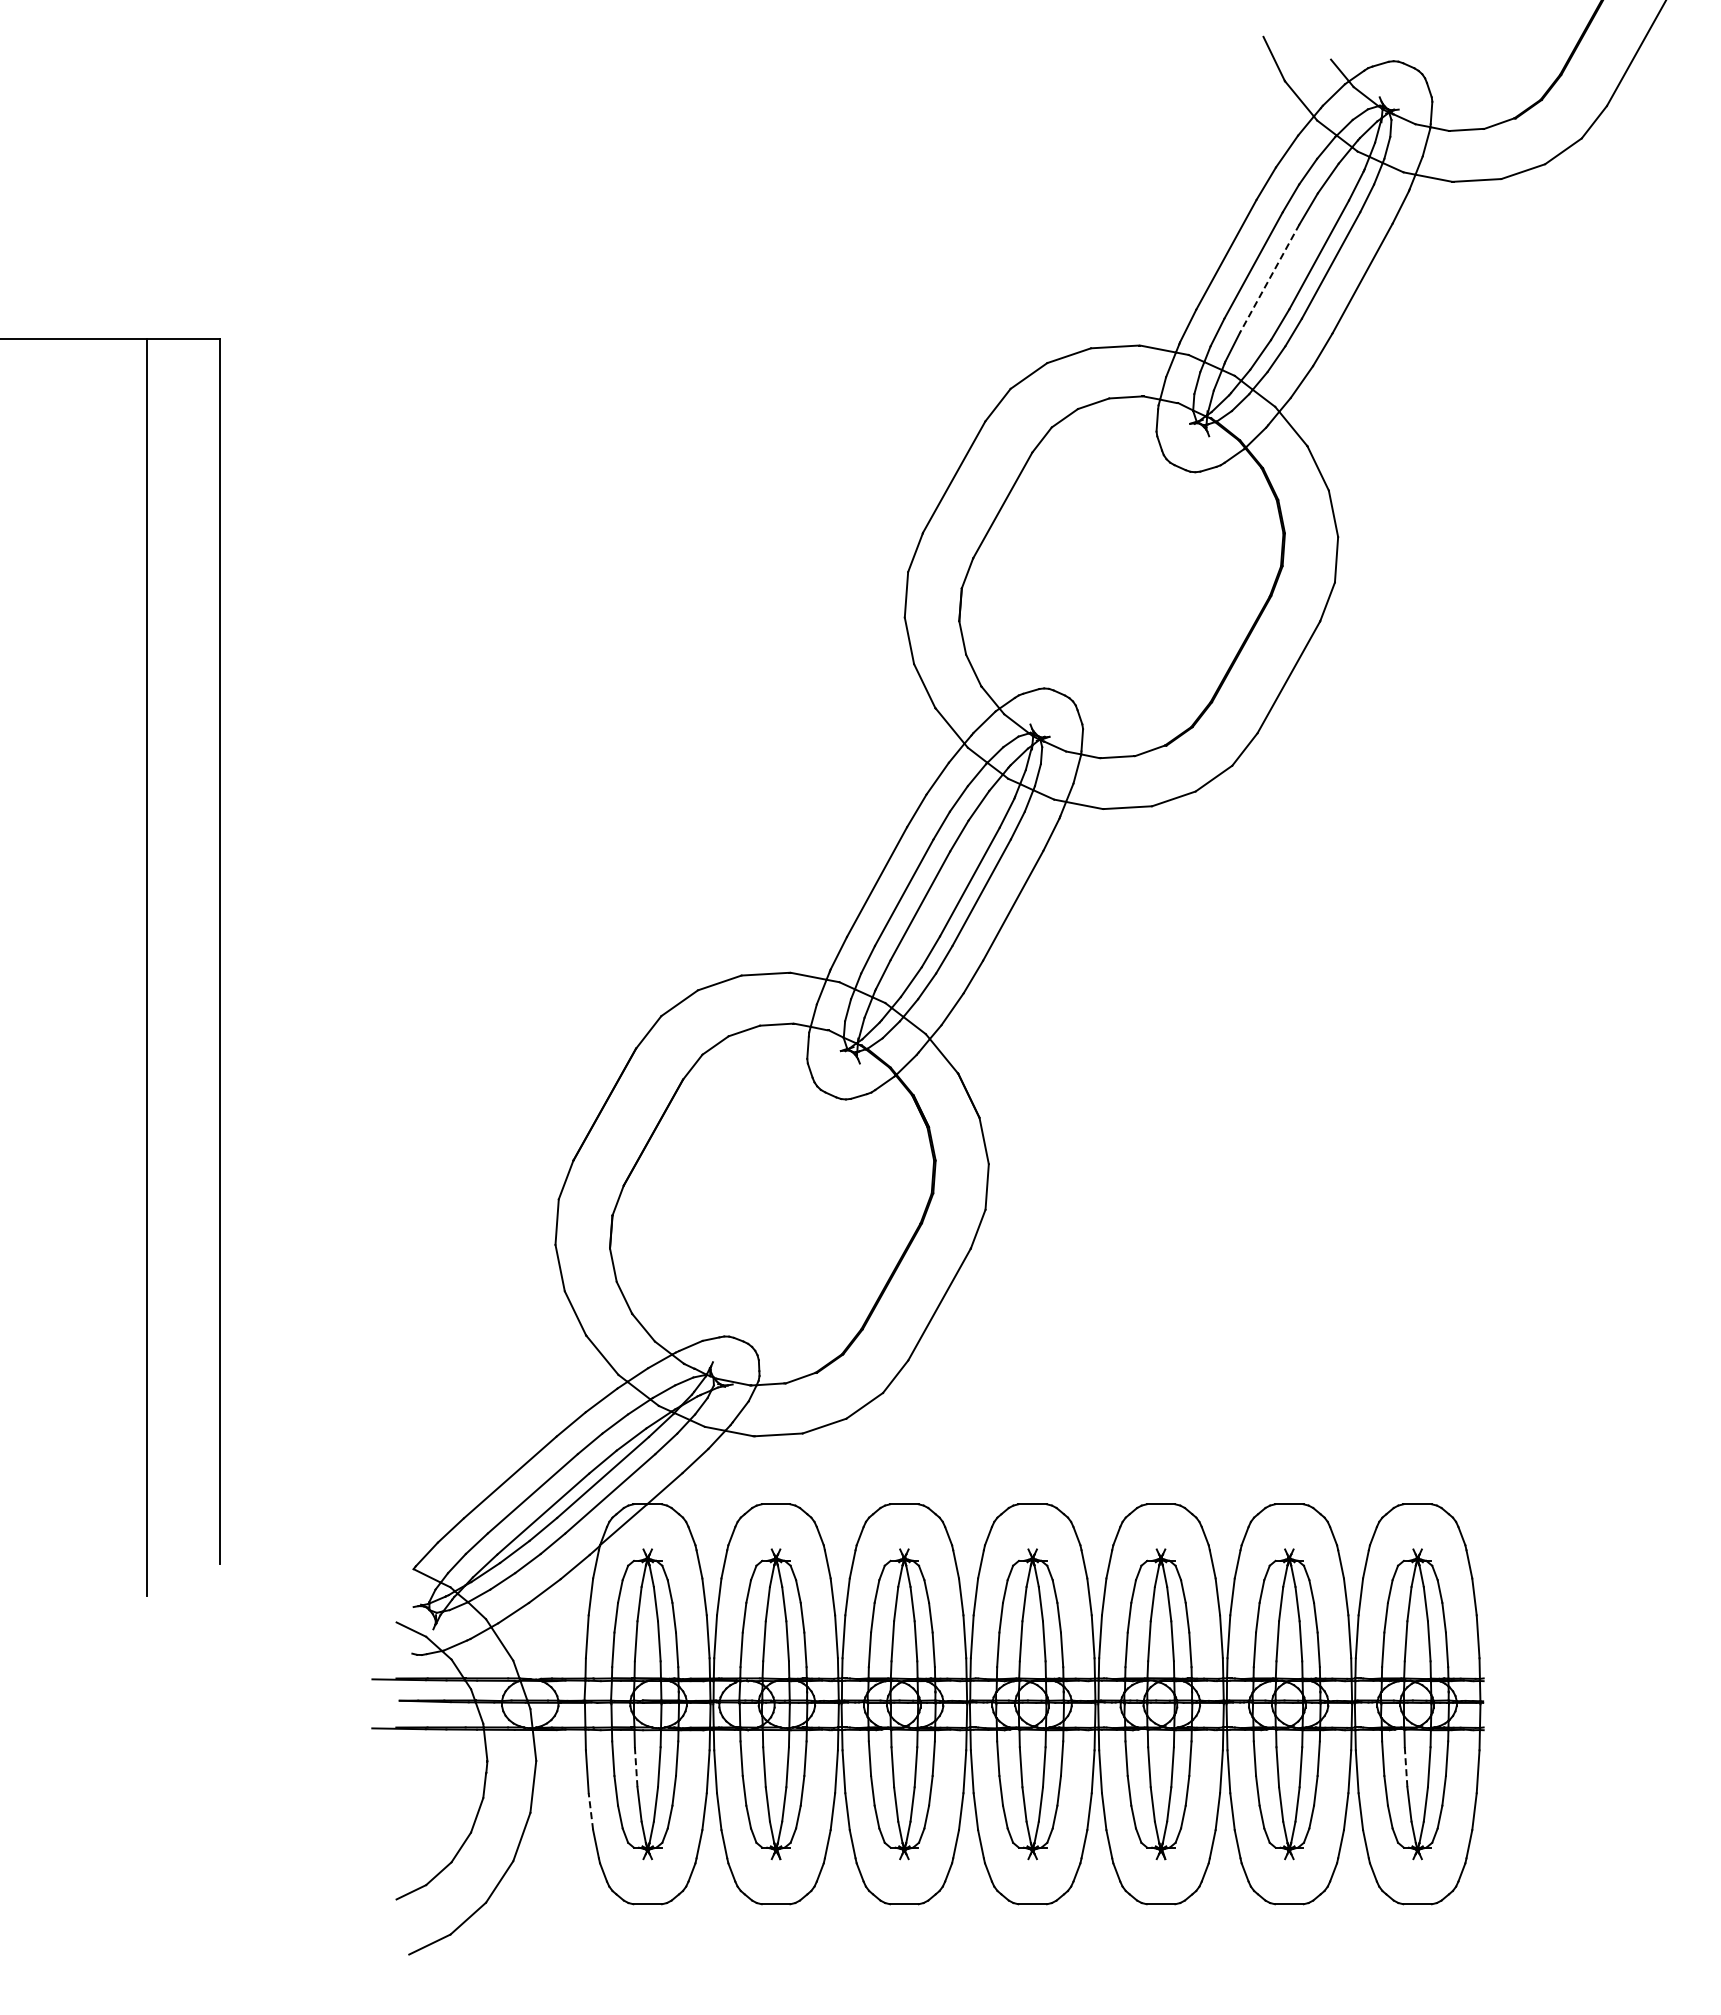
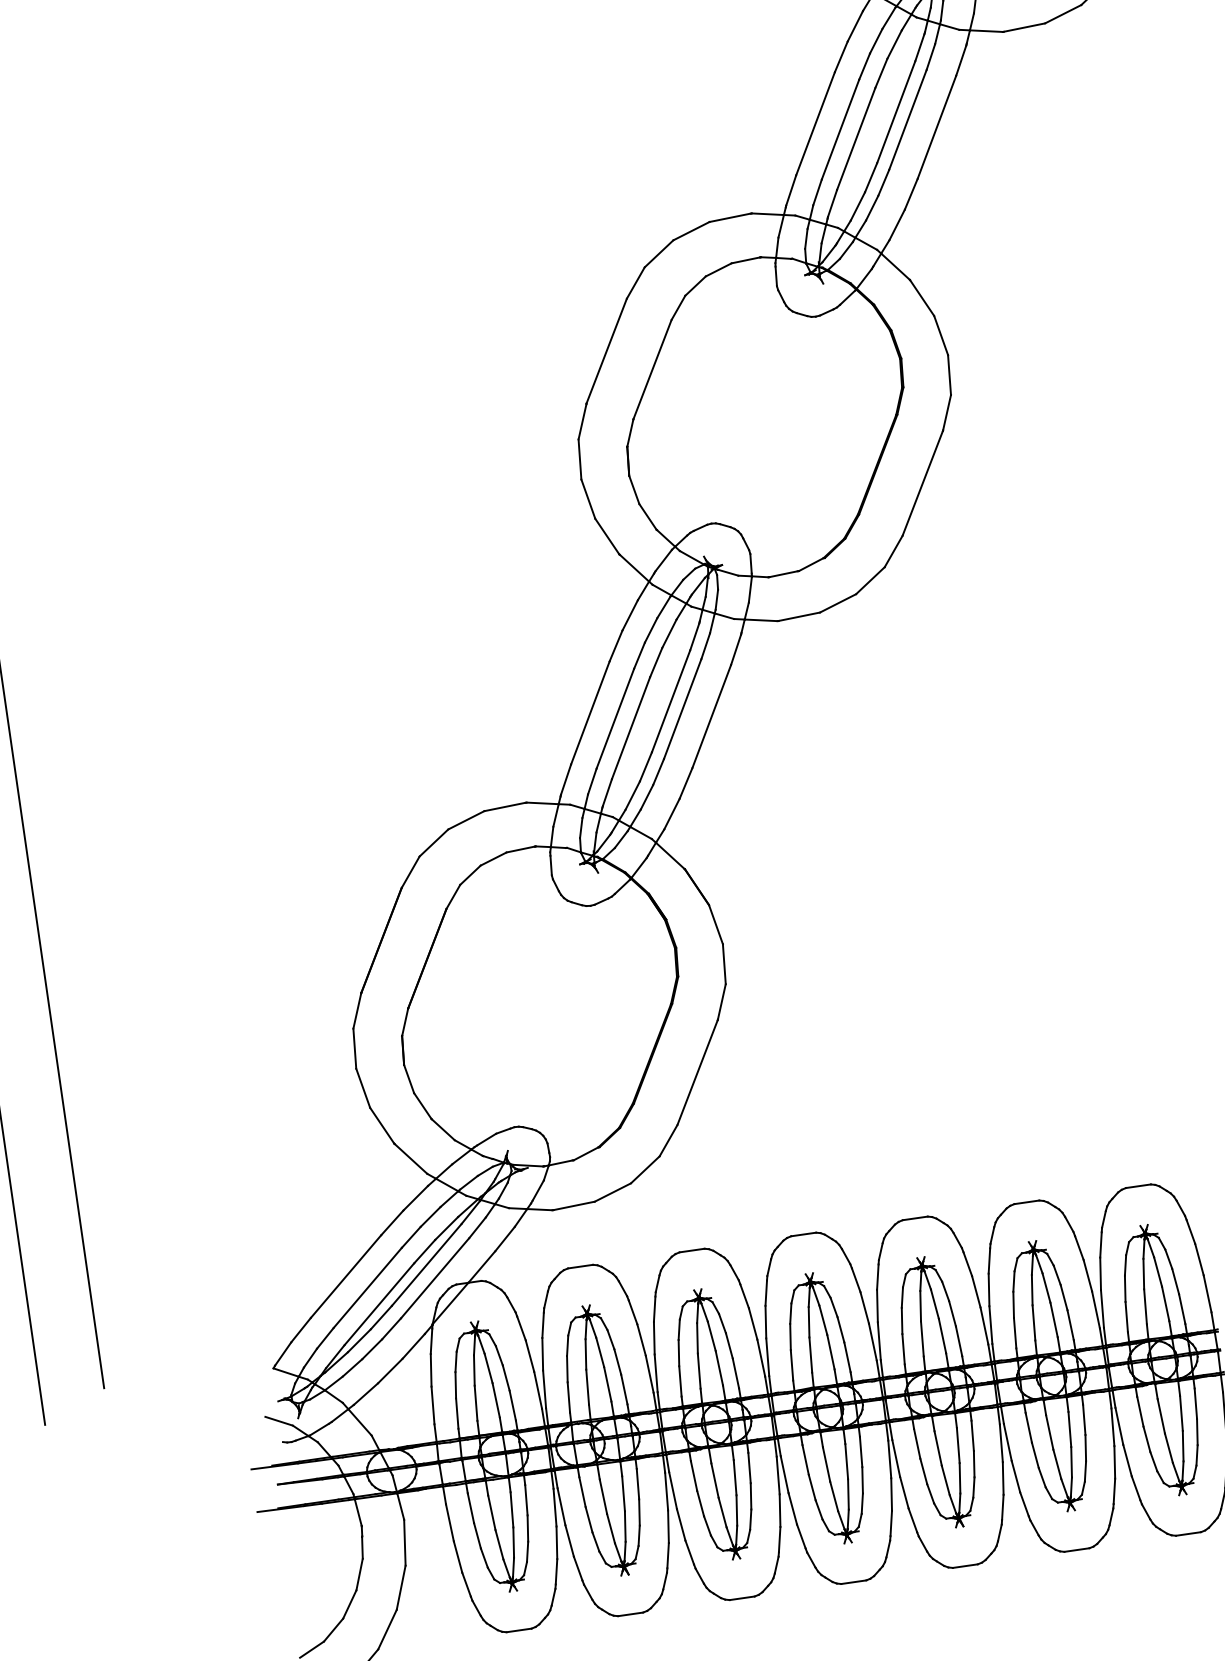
line: (1269, 279) -> (856, 139), dashed -> solid
line: (636, 1767) -> (492, 1512), dashed -> solid
line: (1406, 1767) -> (1161, 1416), dashed -> solid
line: (590, 1811) -> (457, 1556), dashed -> solid

